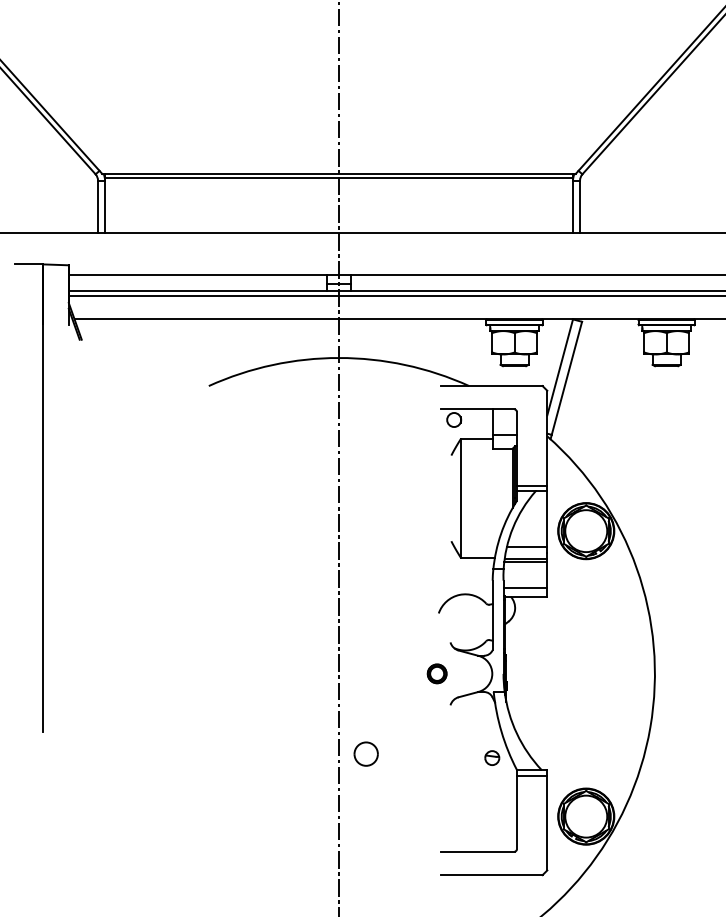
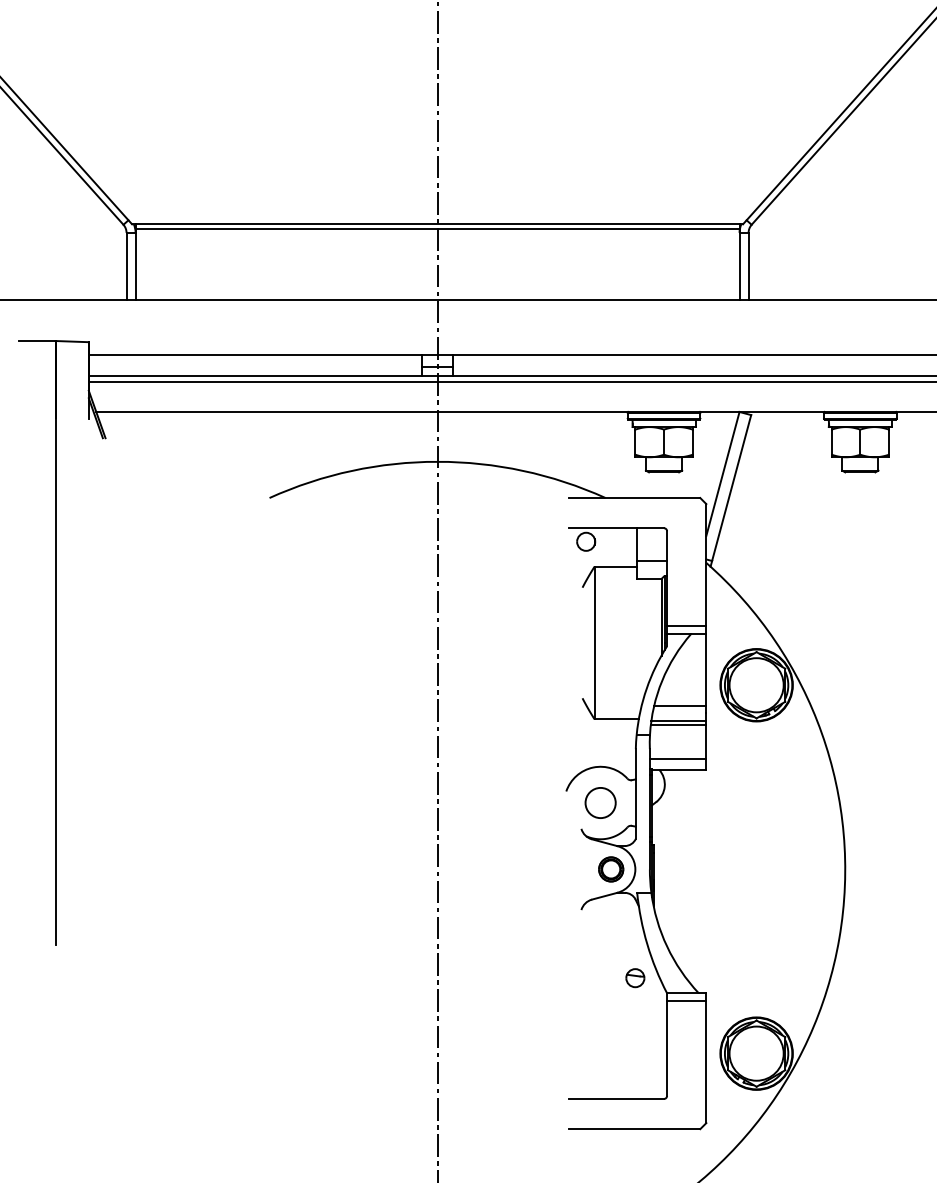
part: (437, 673) -> (611, 869), moved
part: (366, 753) -> (600, 802), moved

